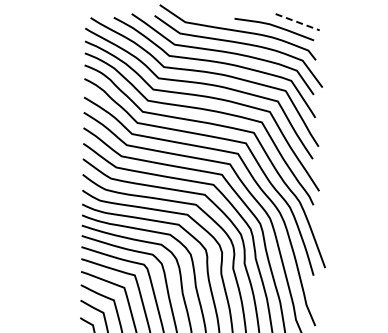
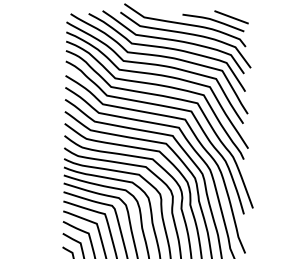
line: (298, 22) -> (232, 17), dashed -> solid

